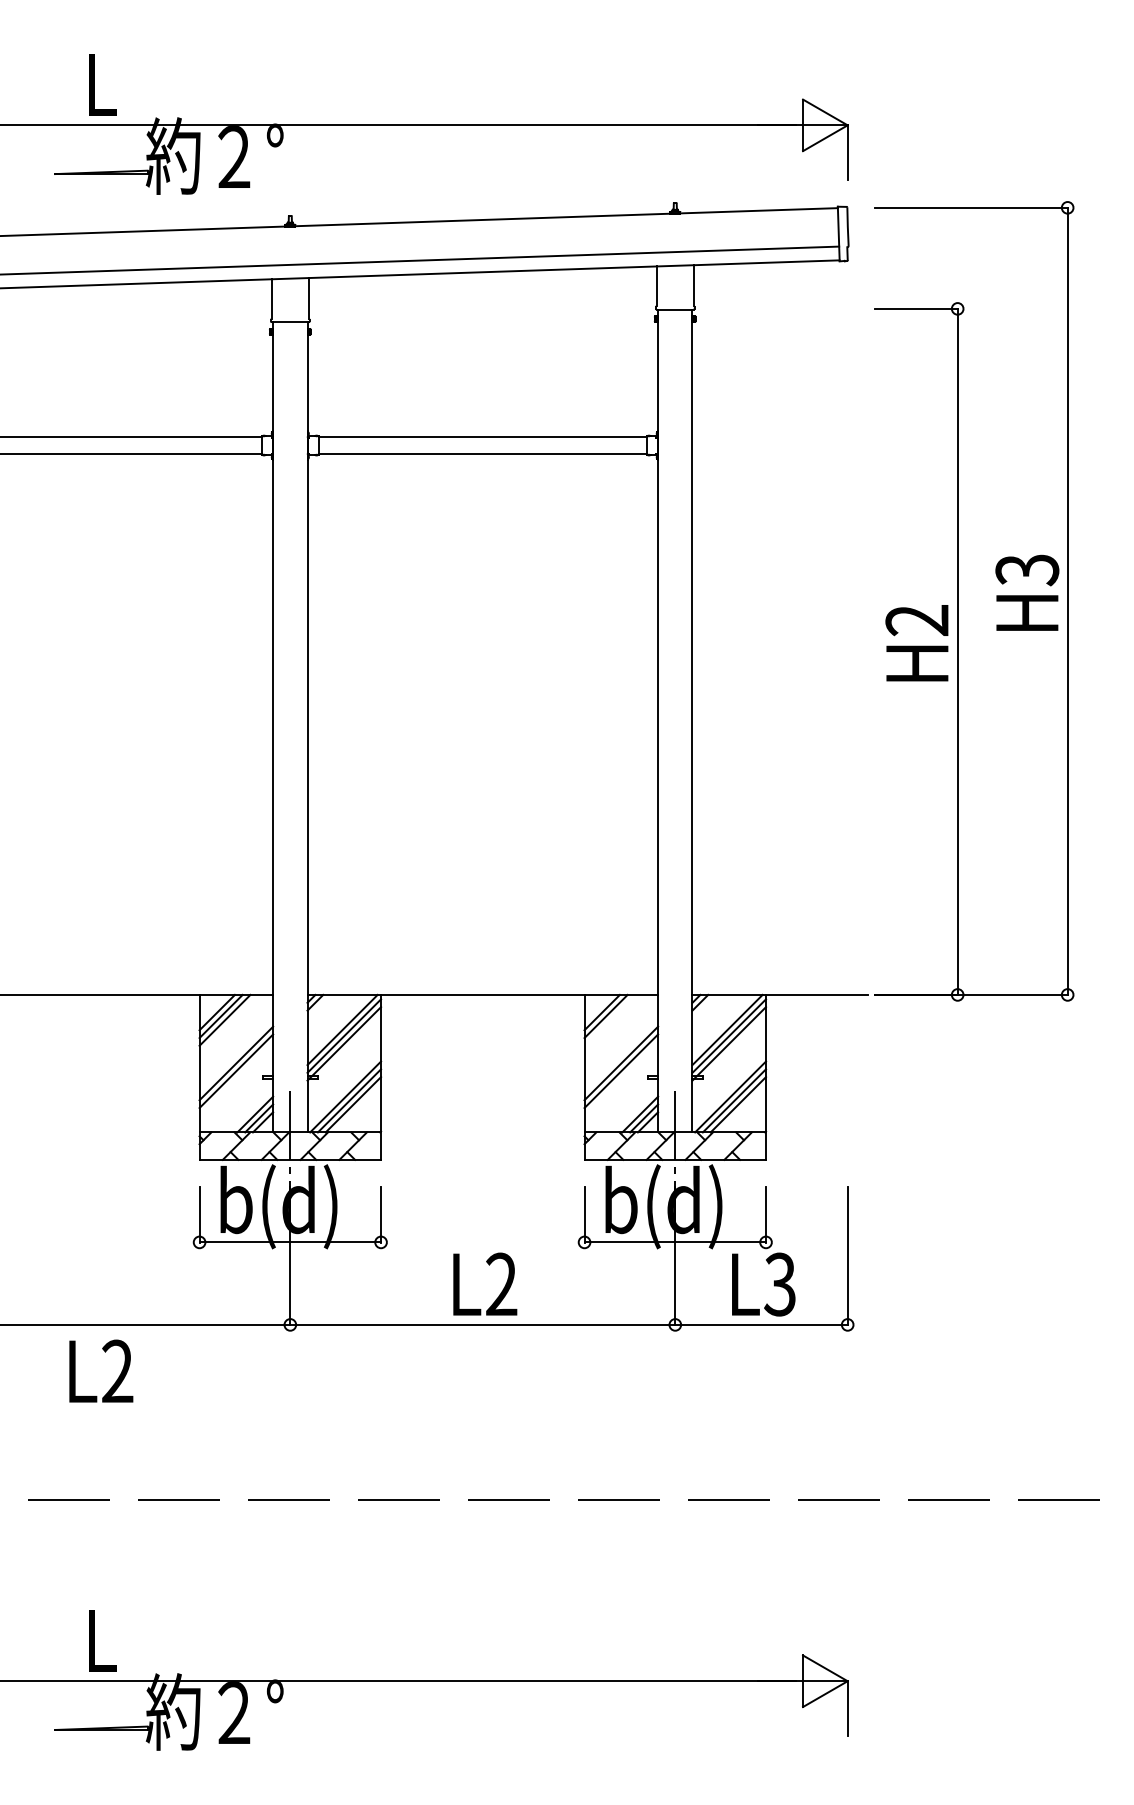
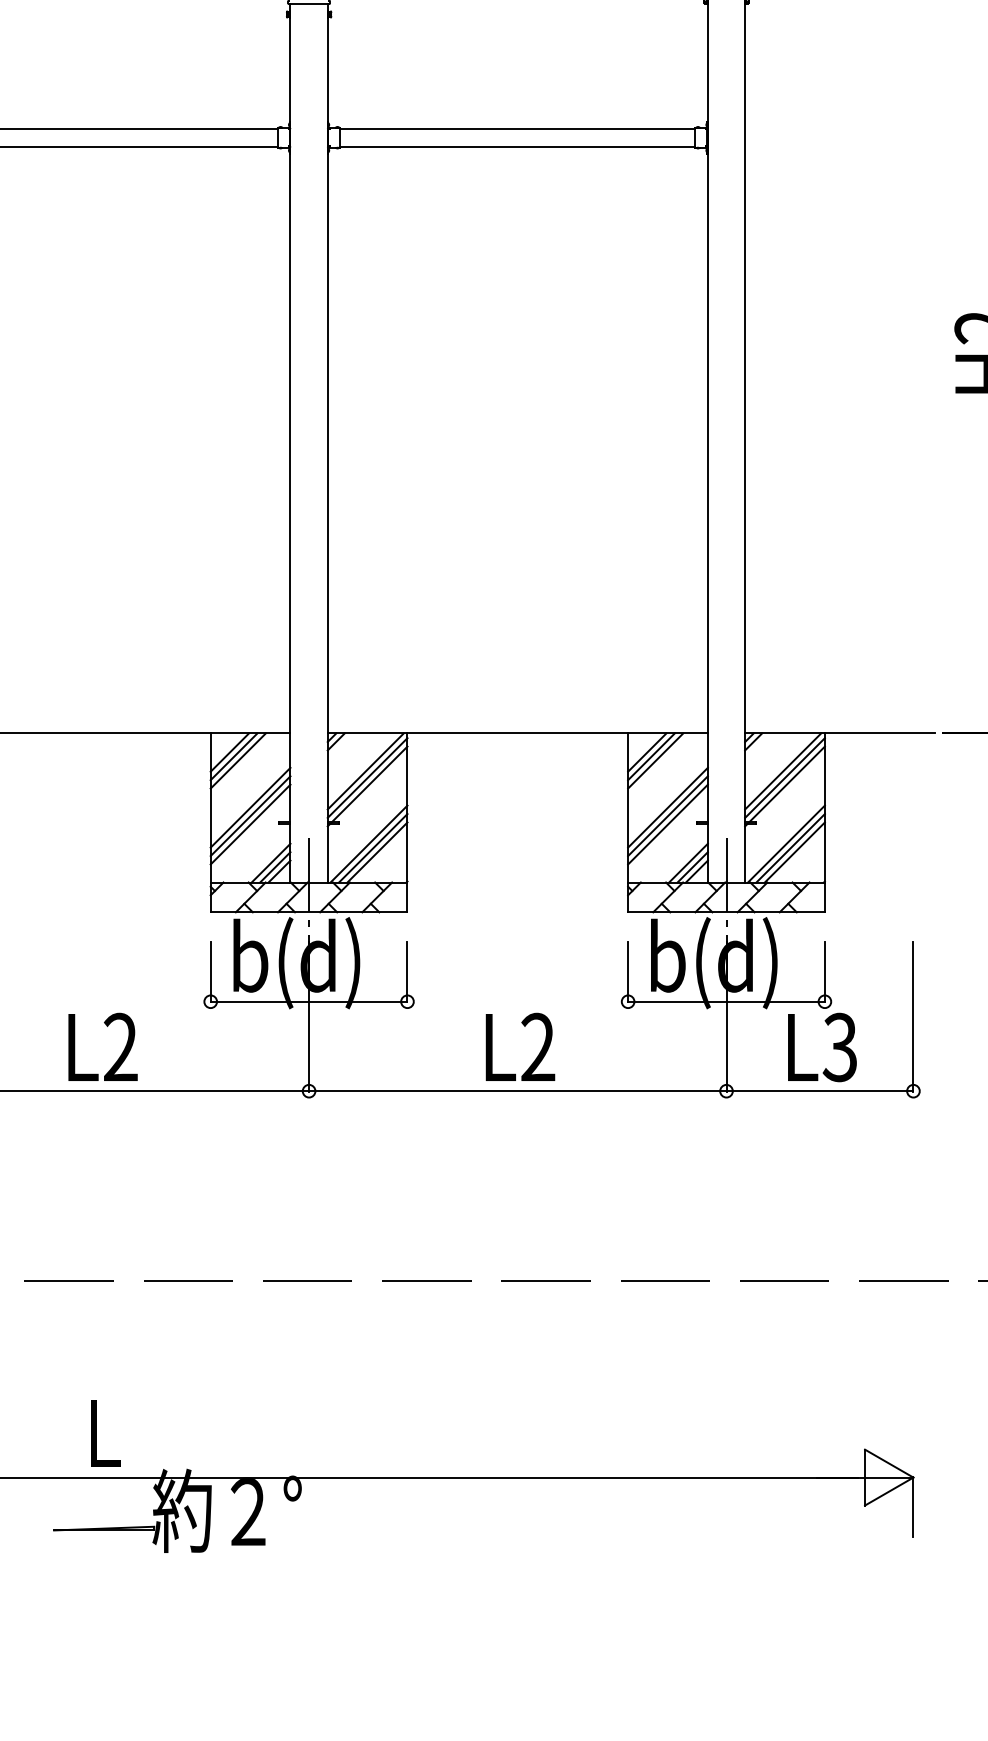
line: (609, 1019) -> (655, 760), added
line: (236, 1078) -> (250, 824), added
line: (621, 1078) -> (668, 824), added
text: (101, 1370) -> (103, 1046), moved

